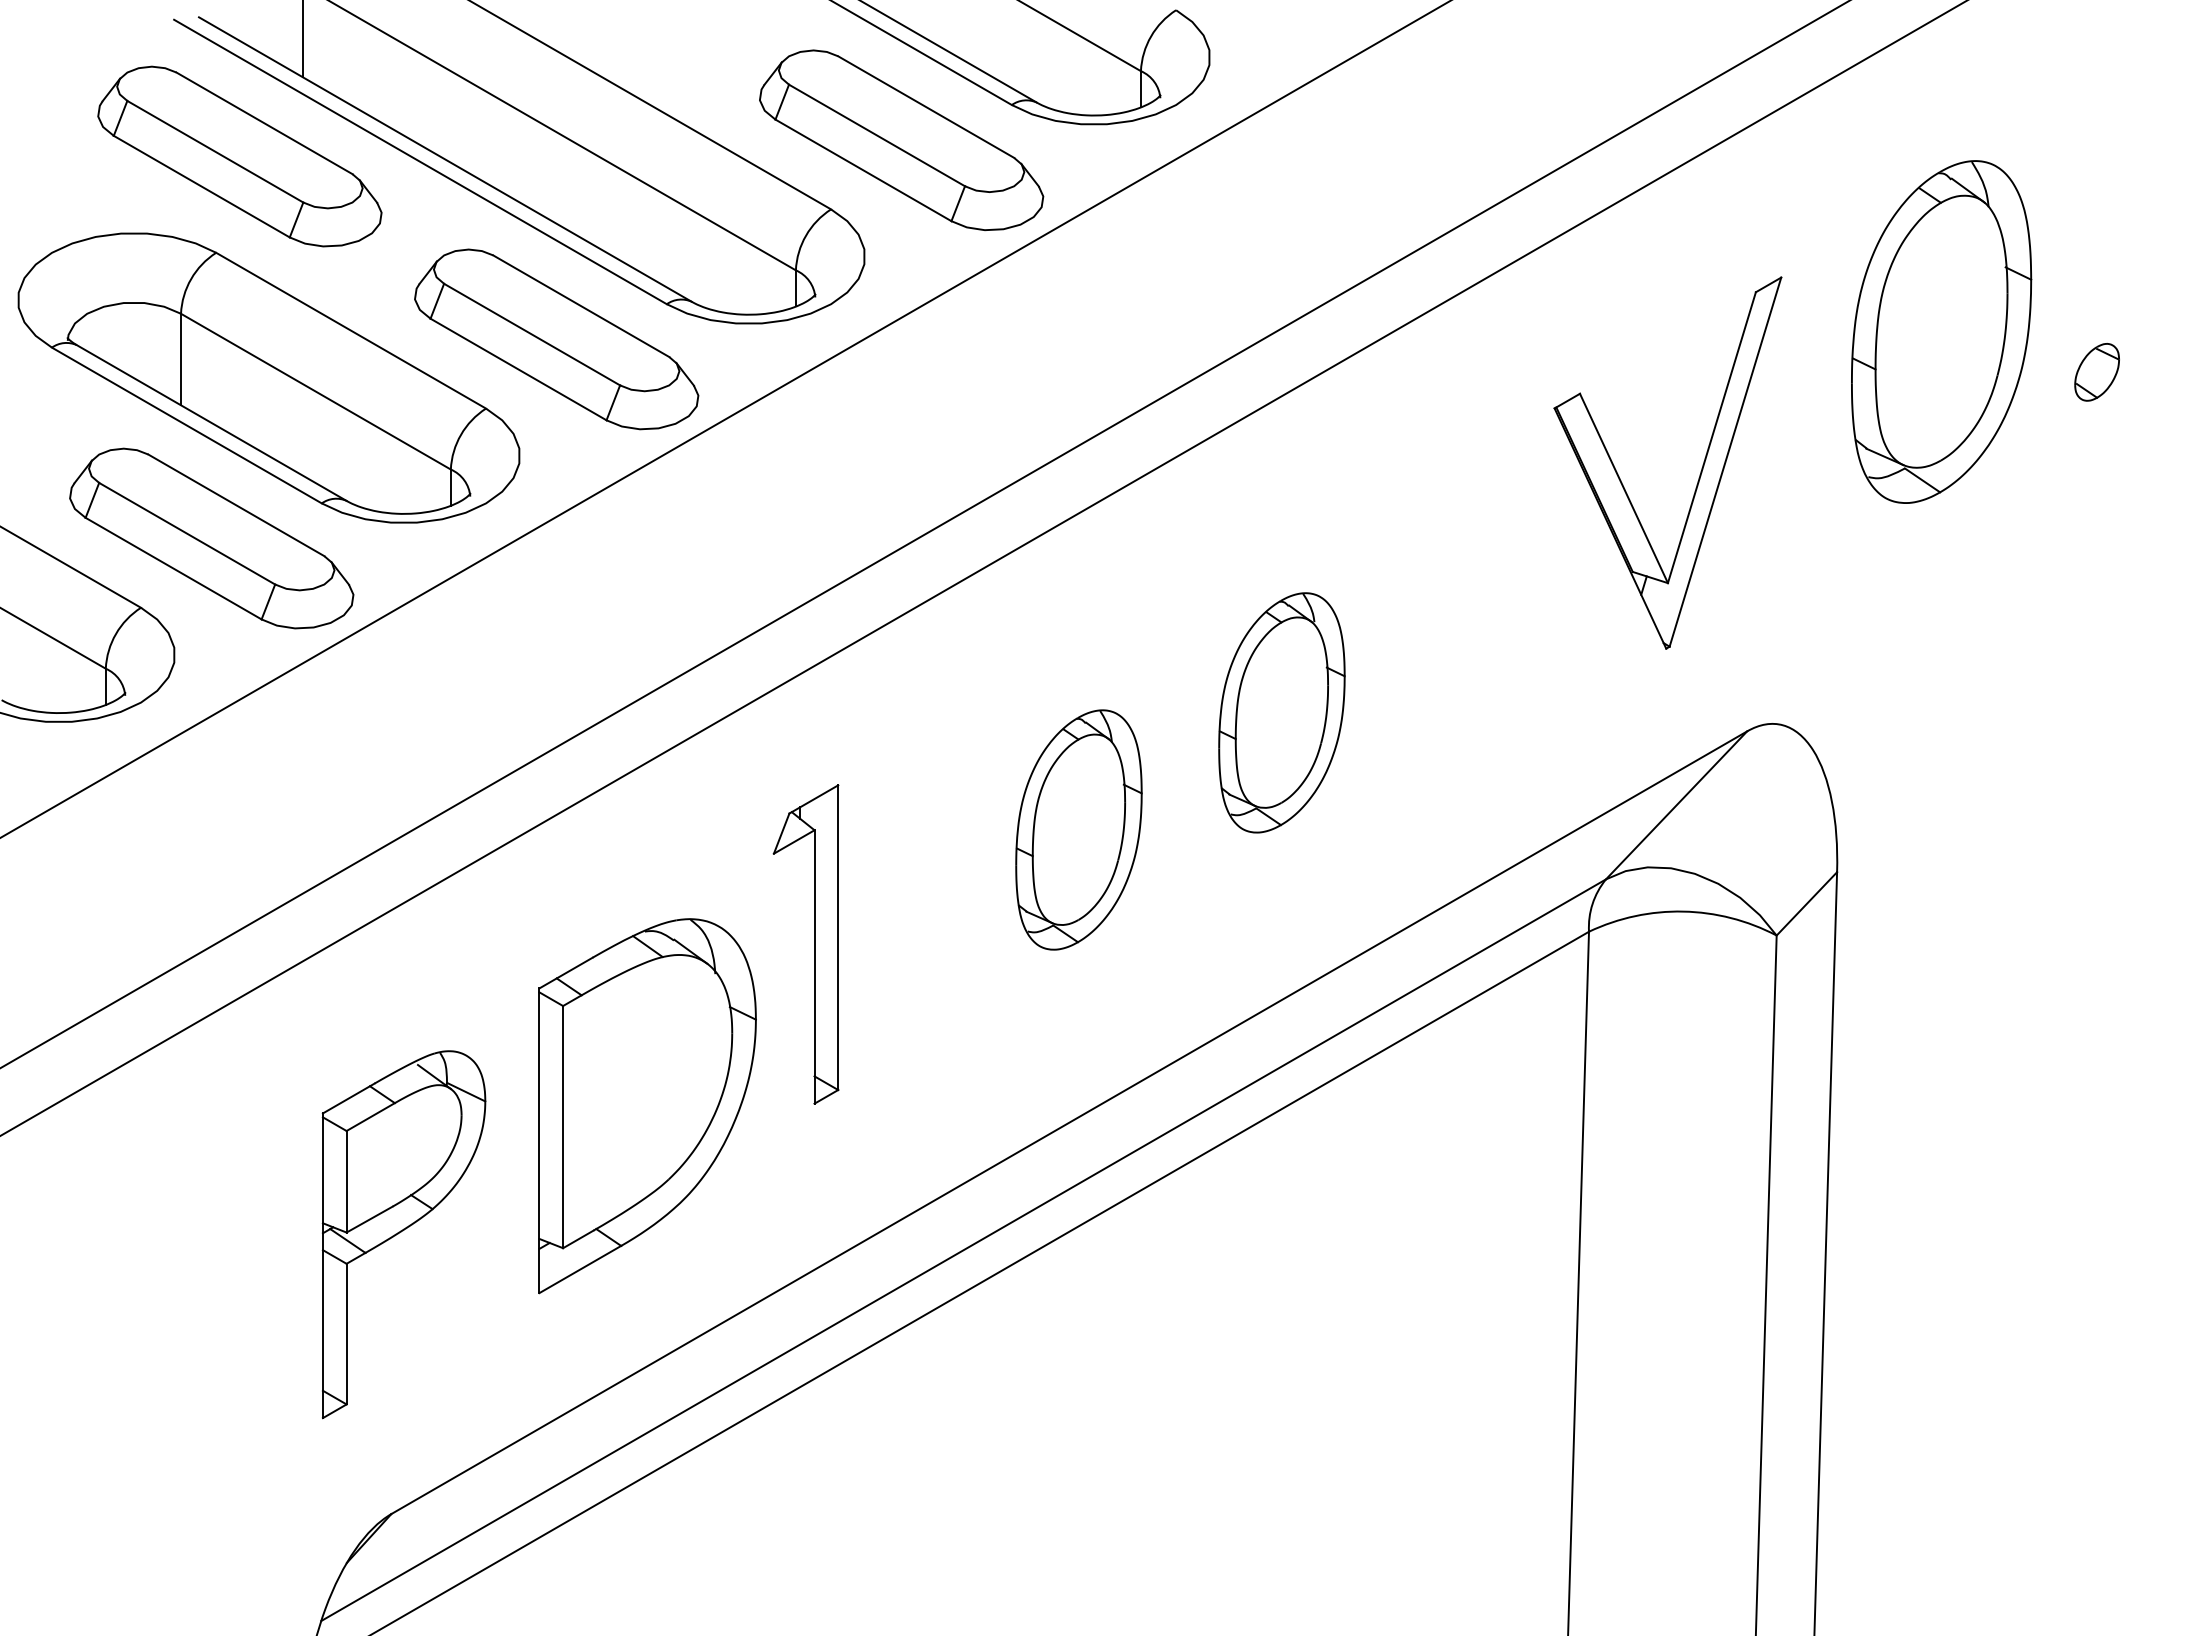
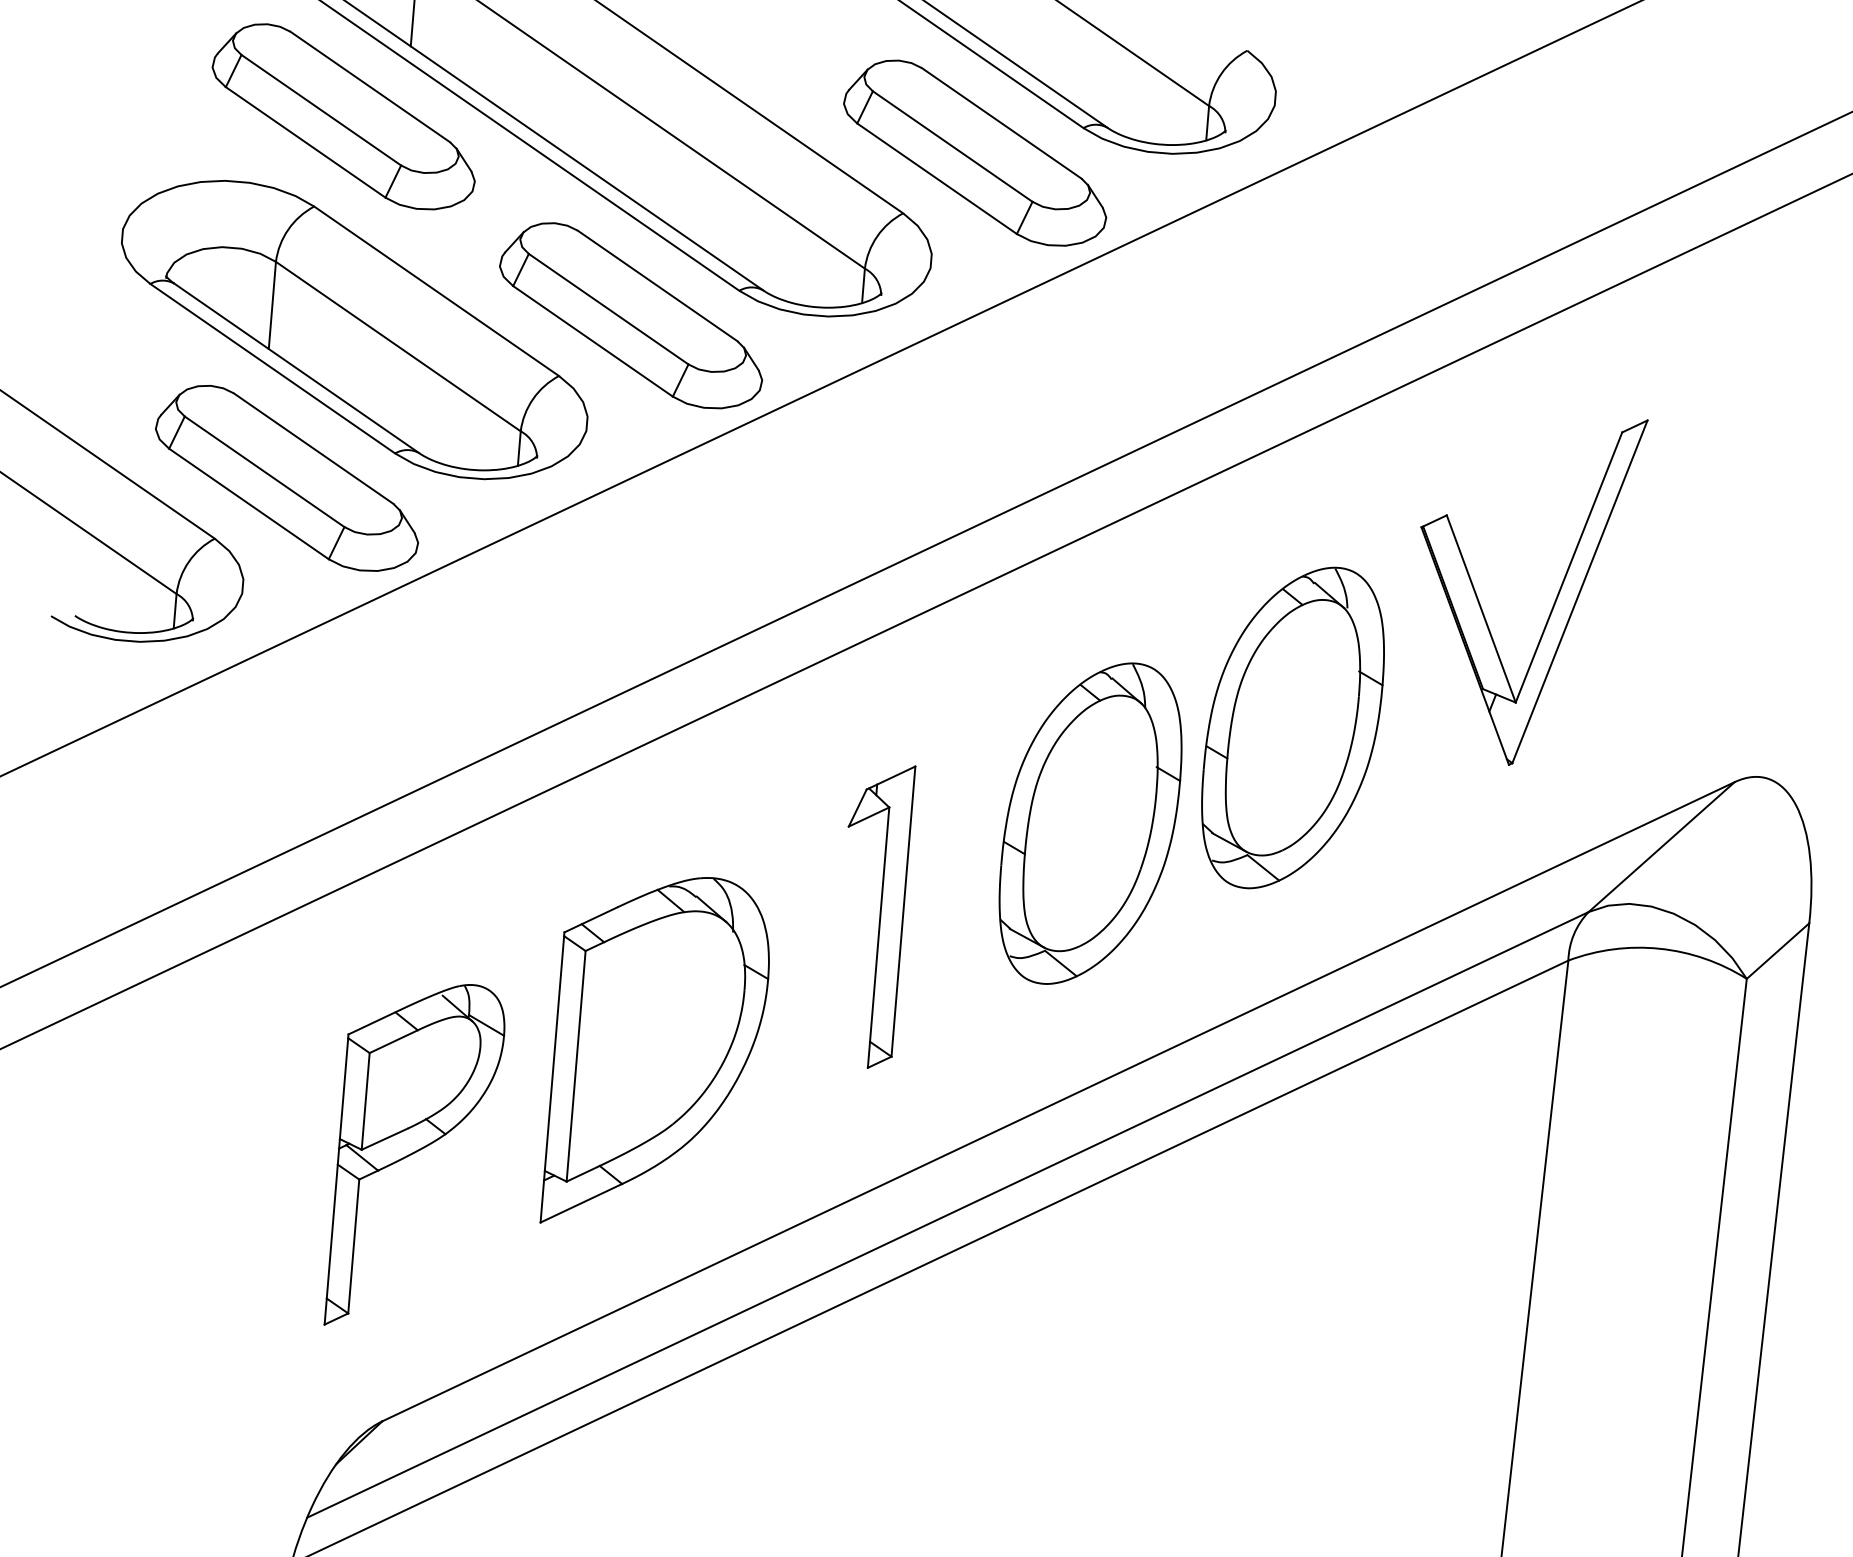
part: (1699, 474) -> (1554, 601), moved
part: (1281, 712) -> (1292, 727), size x1.43
part: (1078, 829) -> (1090, 823), size x1.43
part: (814, 944) -> (880, 916), moved

